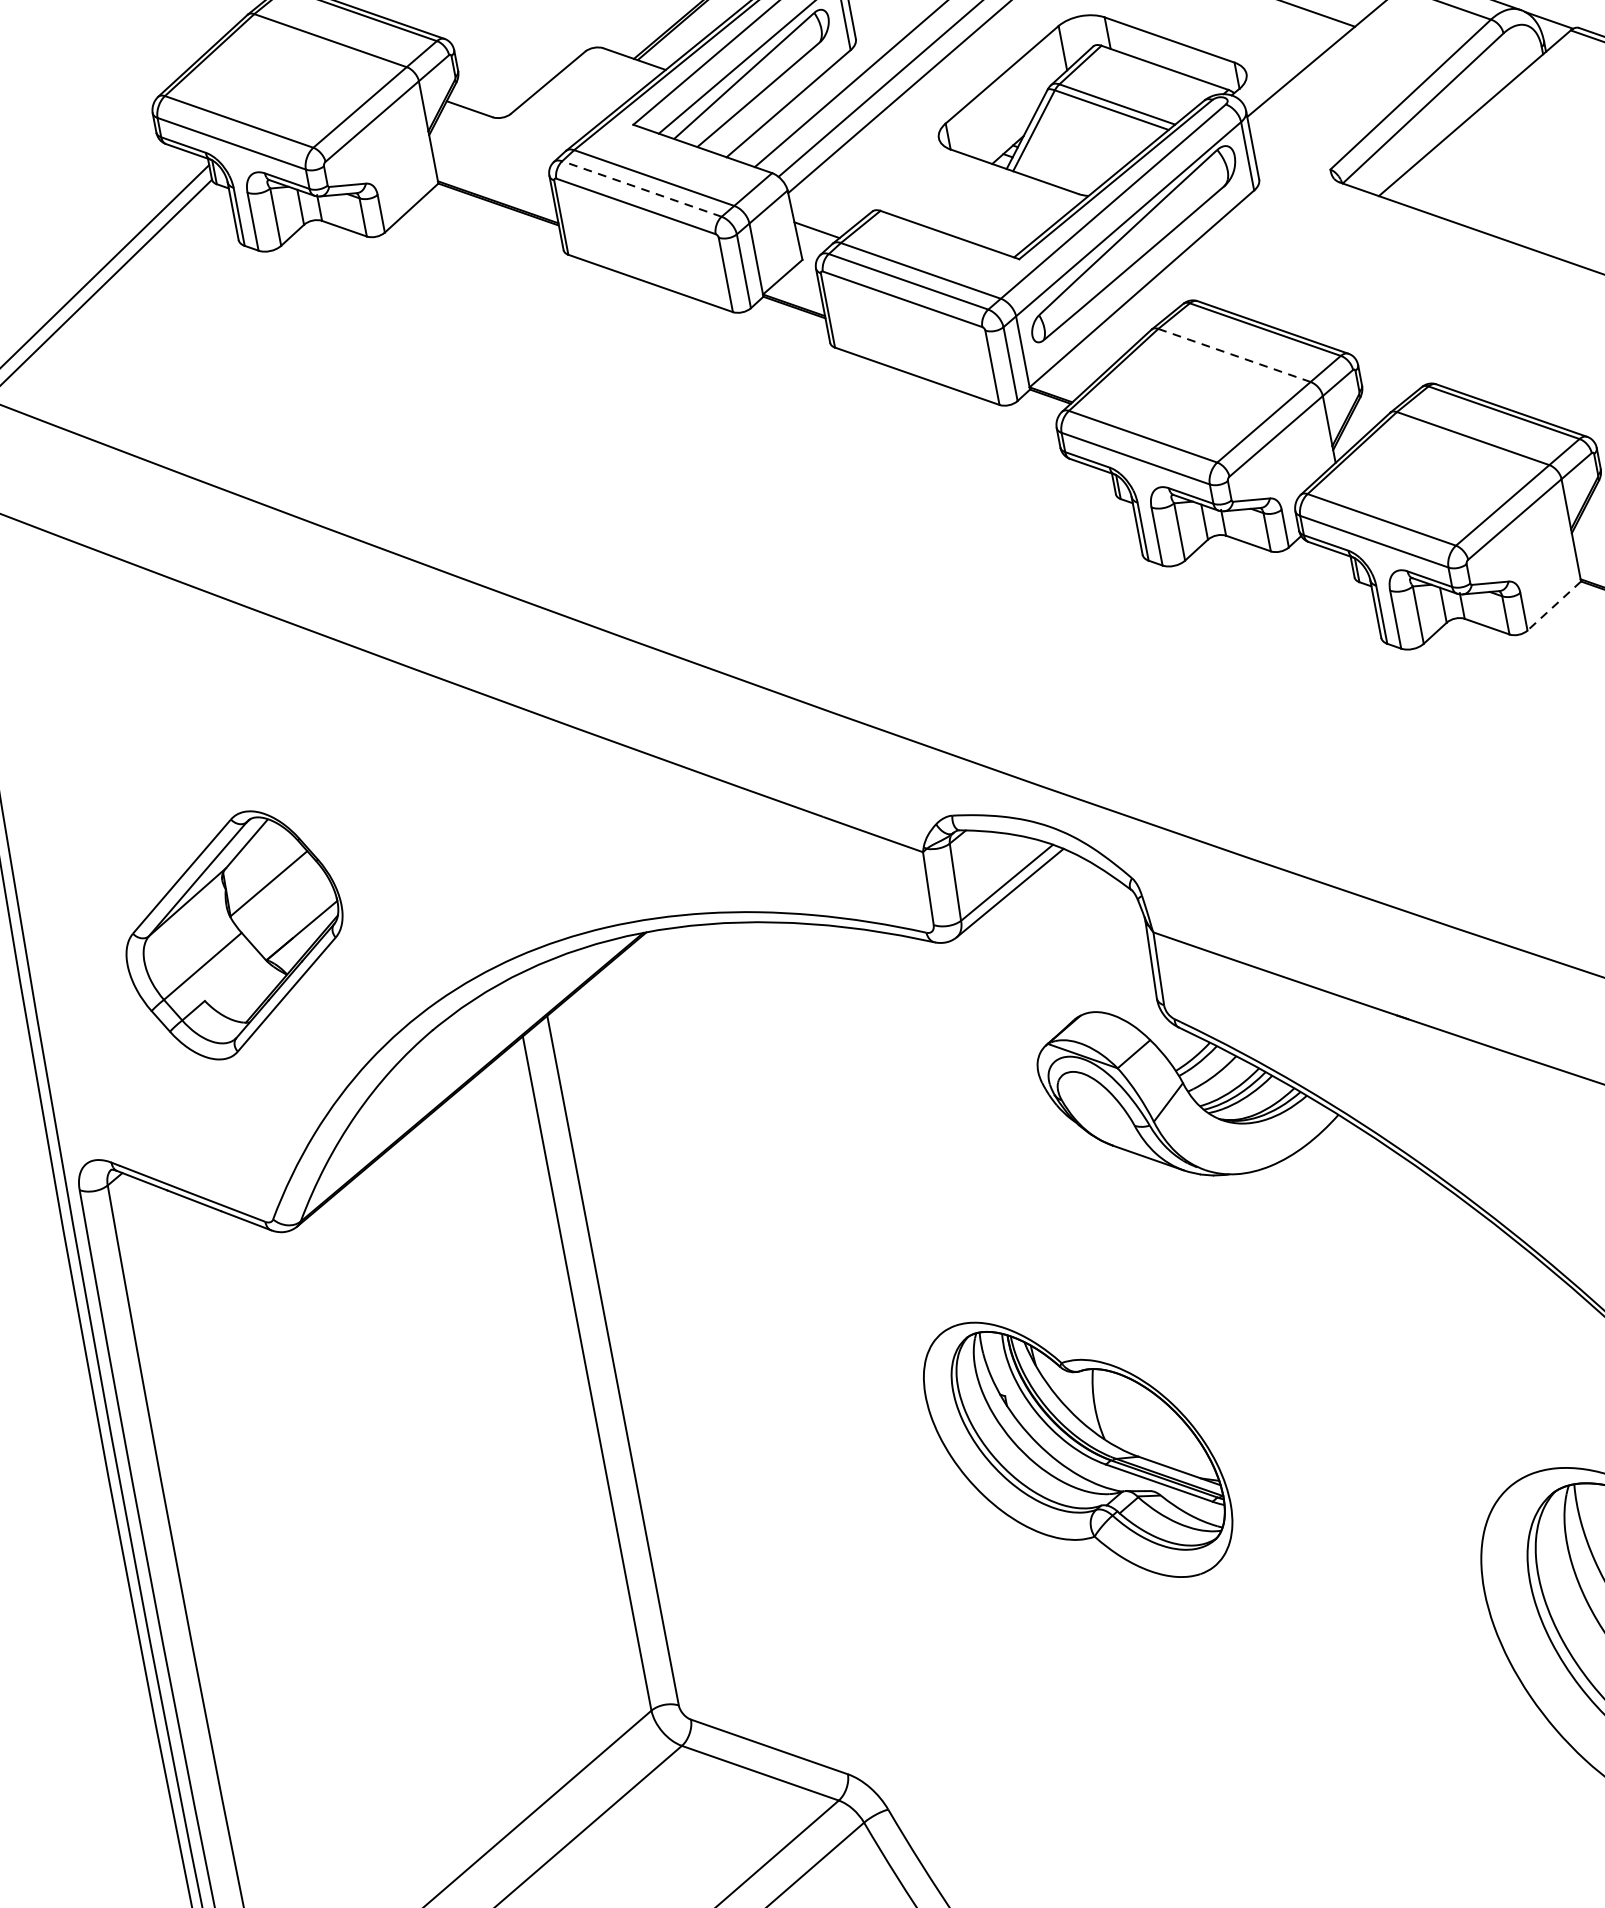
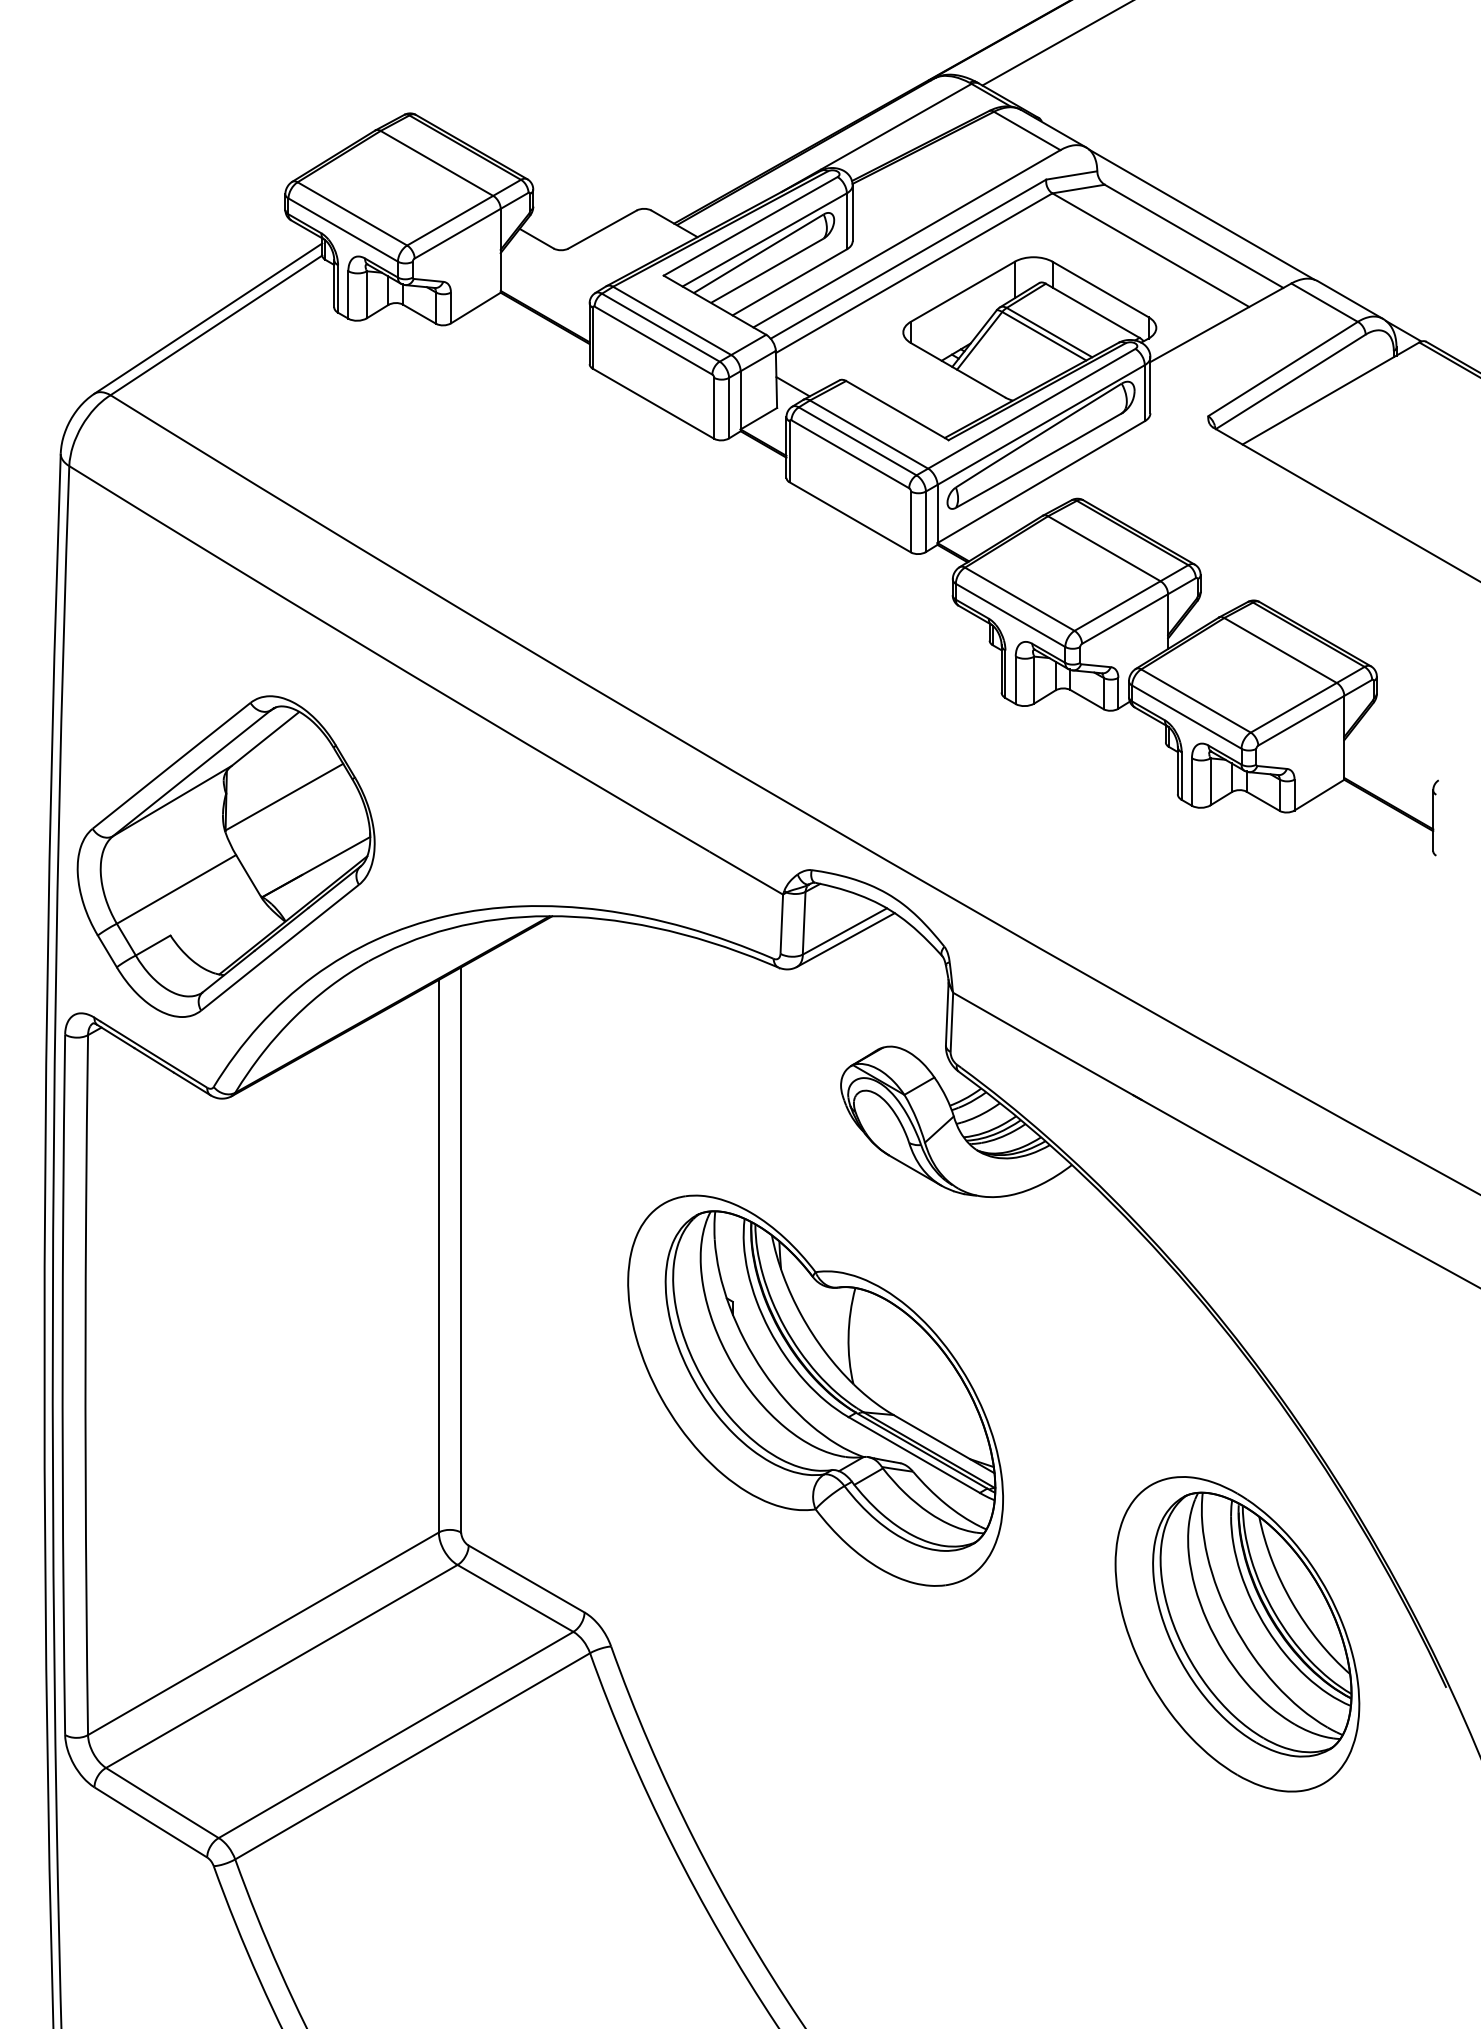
line: (641, 188) -> (660, 327), dashed -> solid
line: (1234, 355) -> (1104, 548), dashed -> solid
line: (1554, 606) -> (1319, 795), dashed -> solid
part: (233, 935) -> (225, 856), size x1.67
part: (1078, 1449) -> (815, 1390), size x1.67

